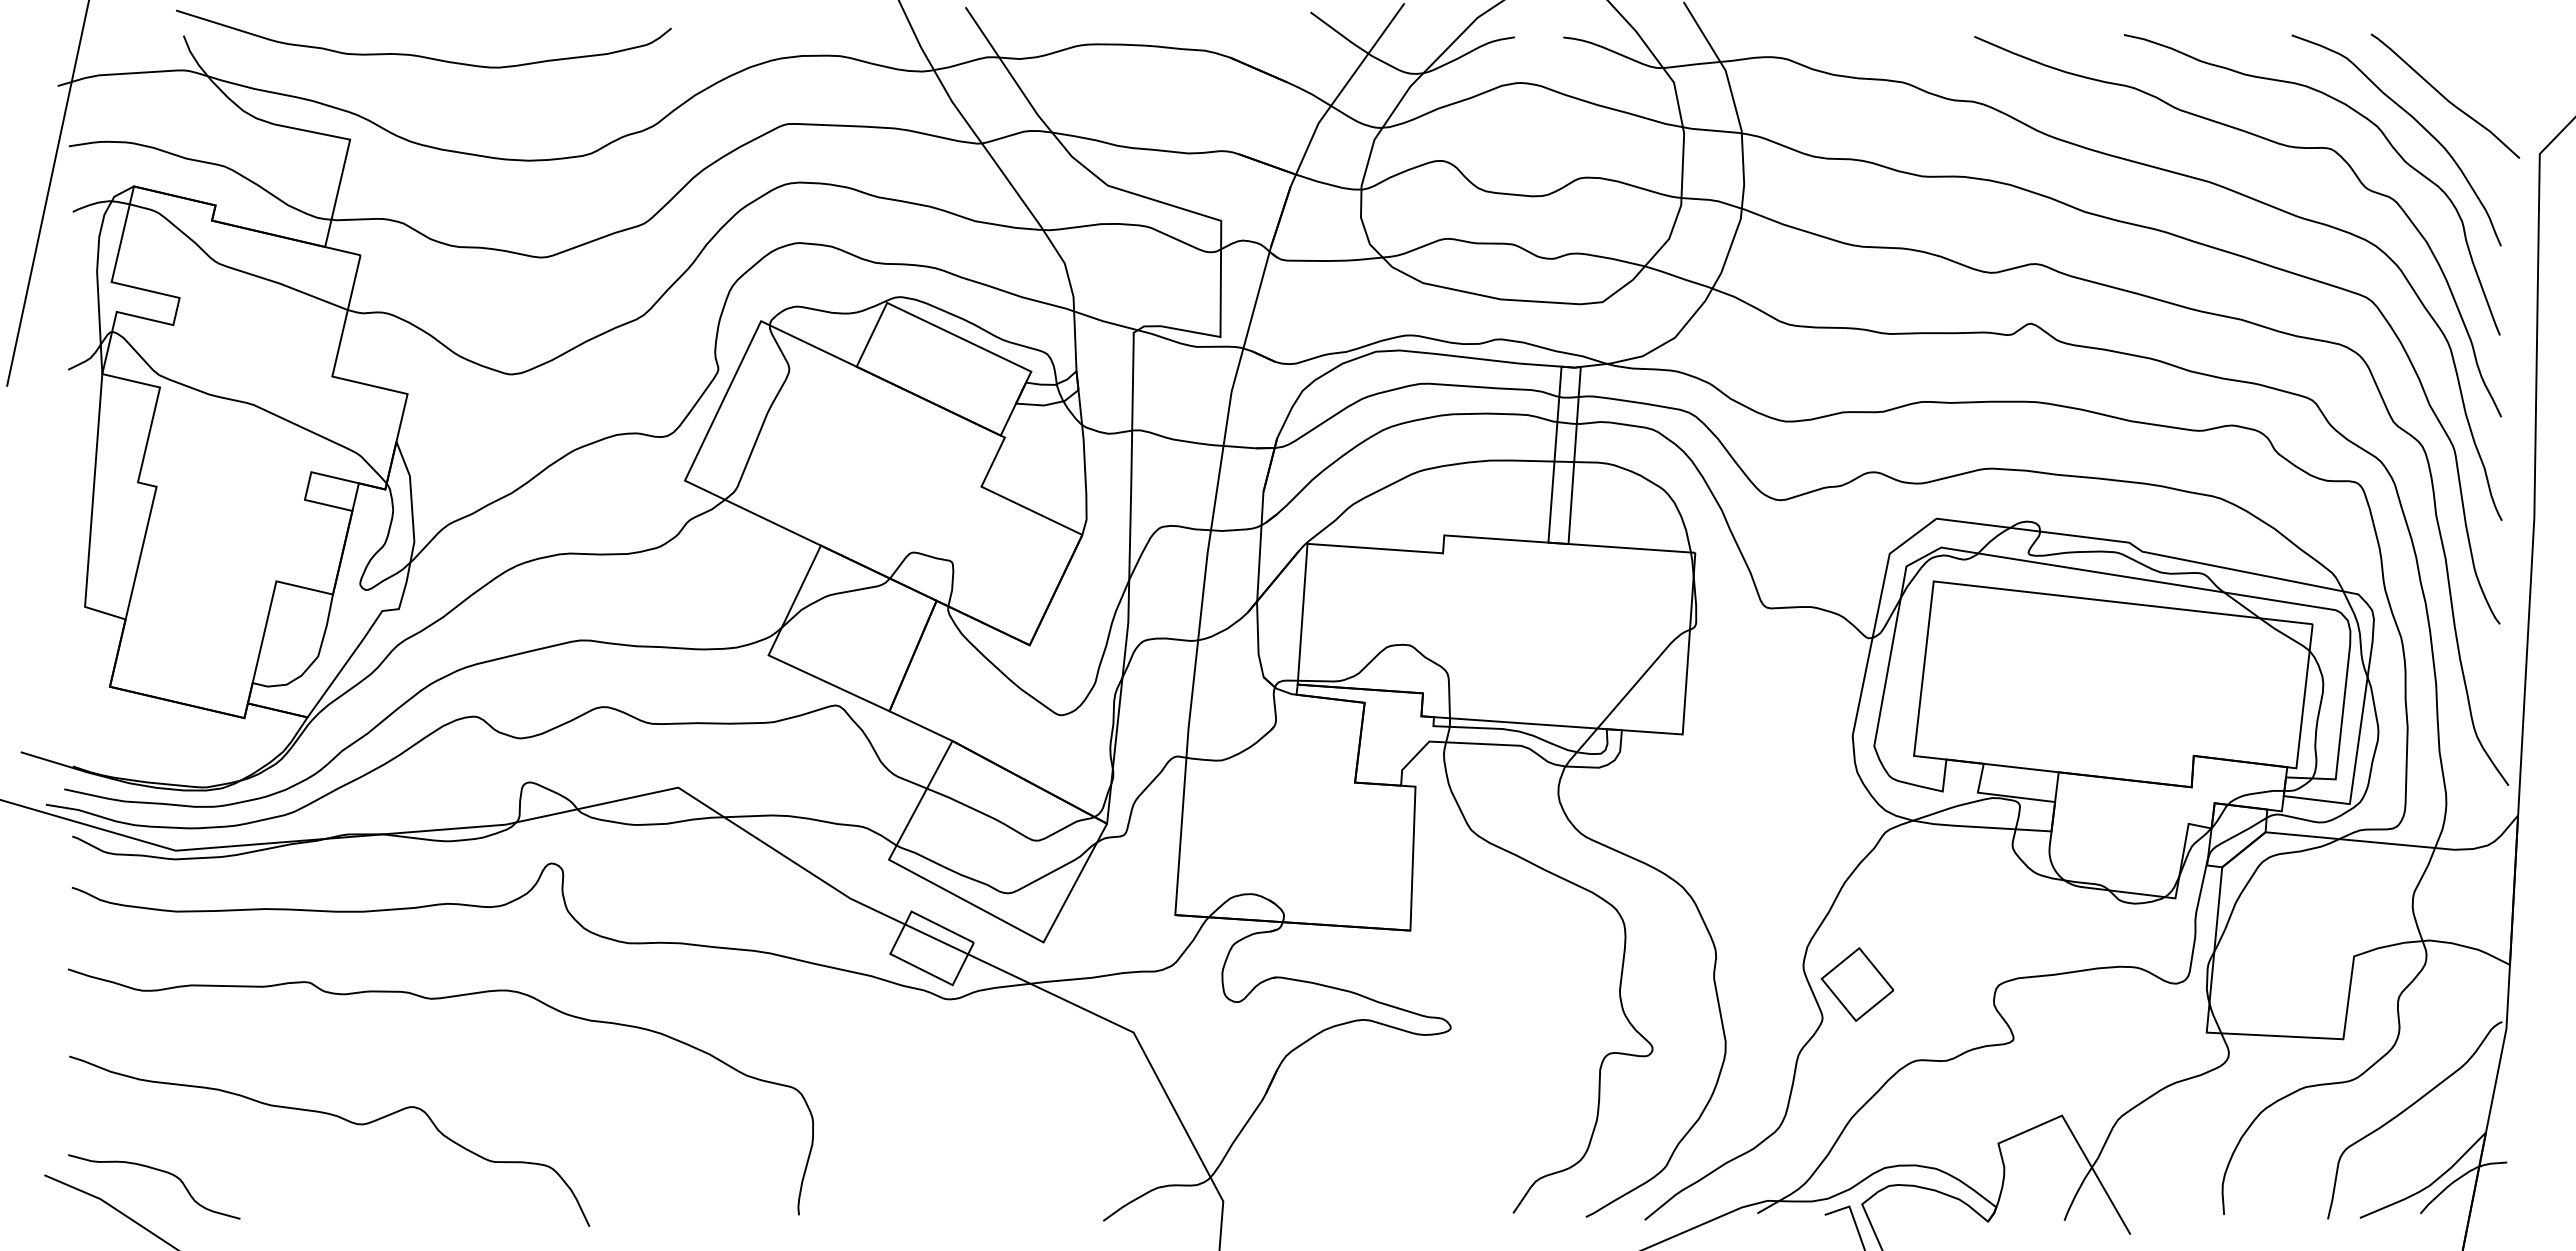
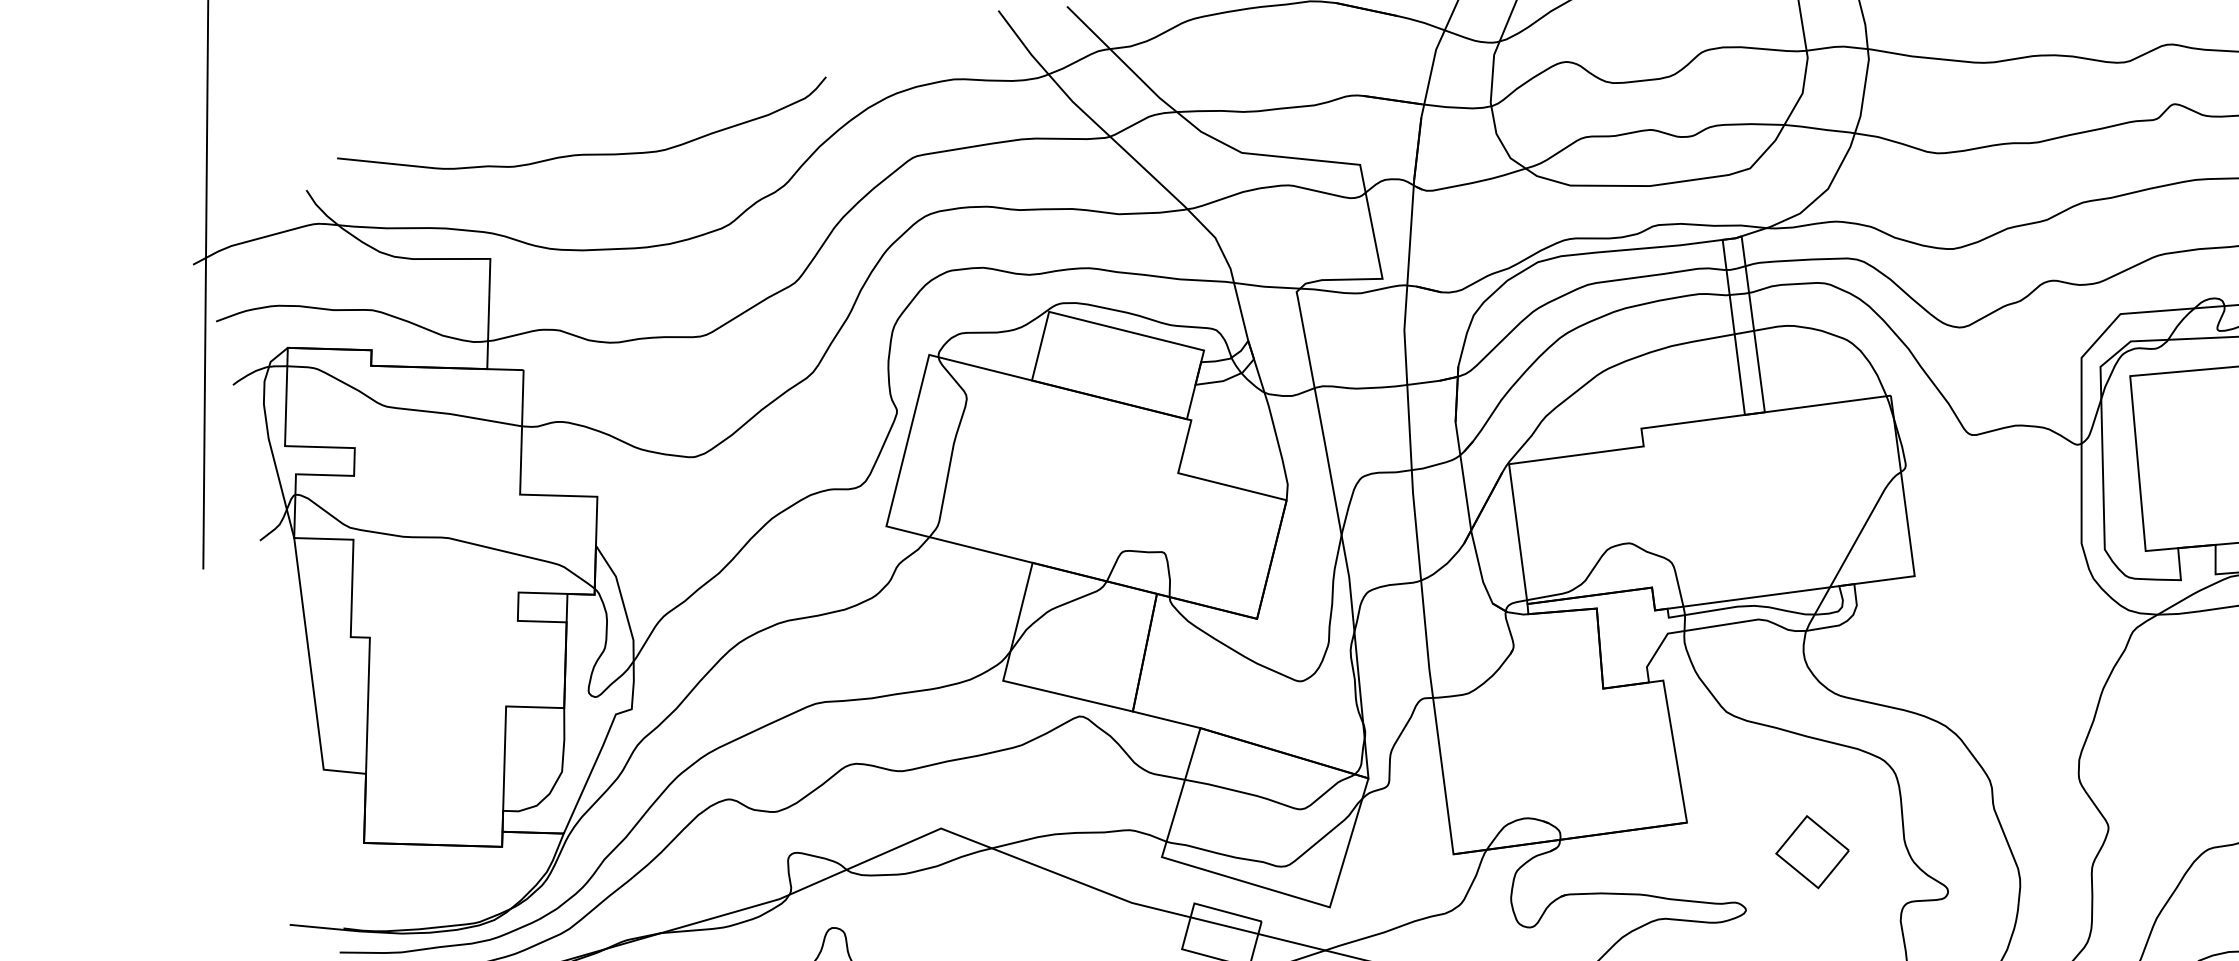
curve: (421, 55) -> (586, 153), moved
part: (1857, 984) -> (1812, 852), moved

